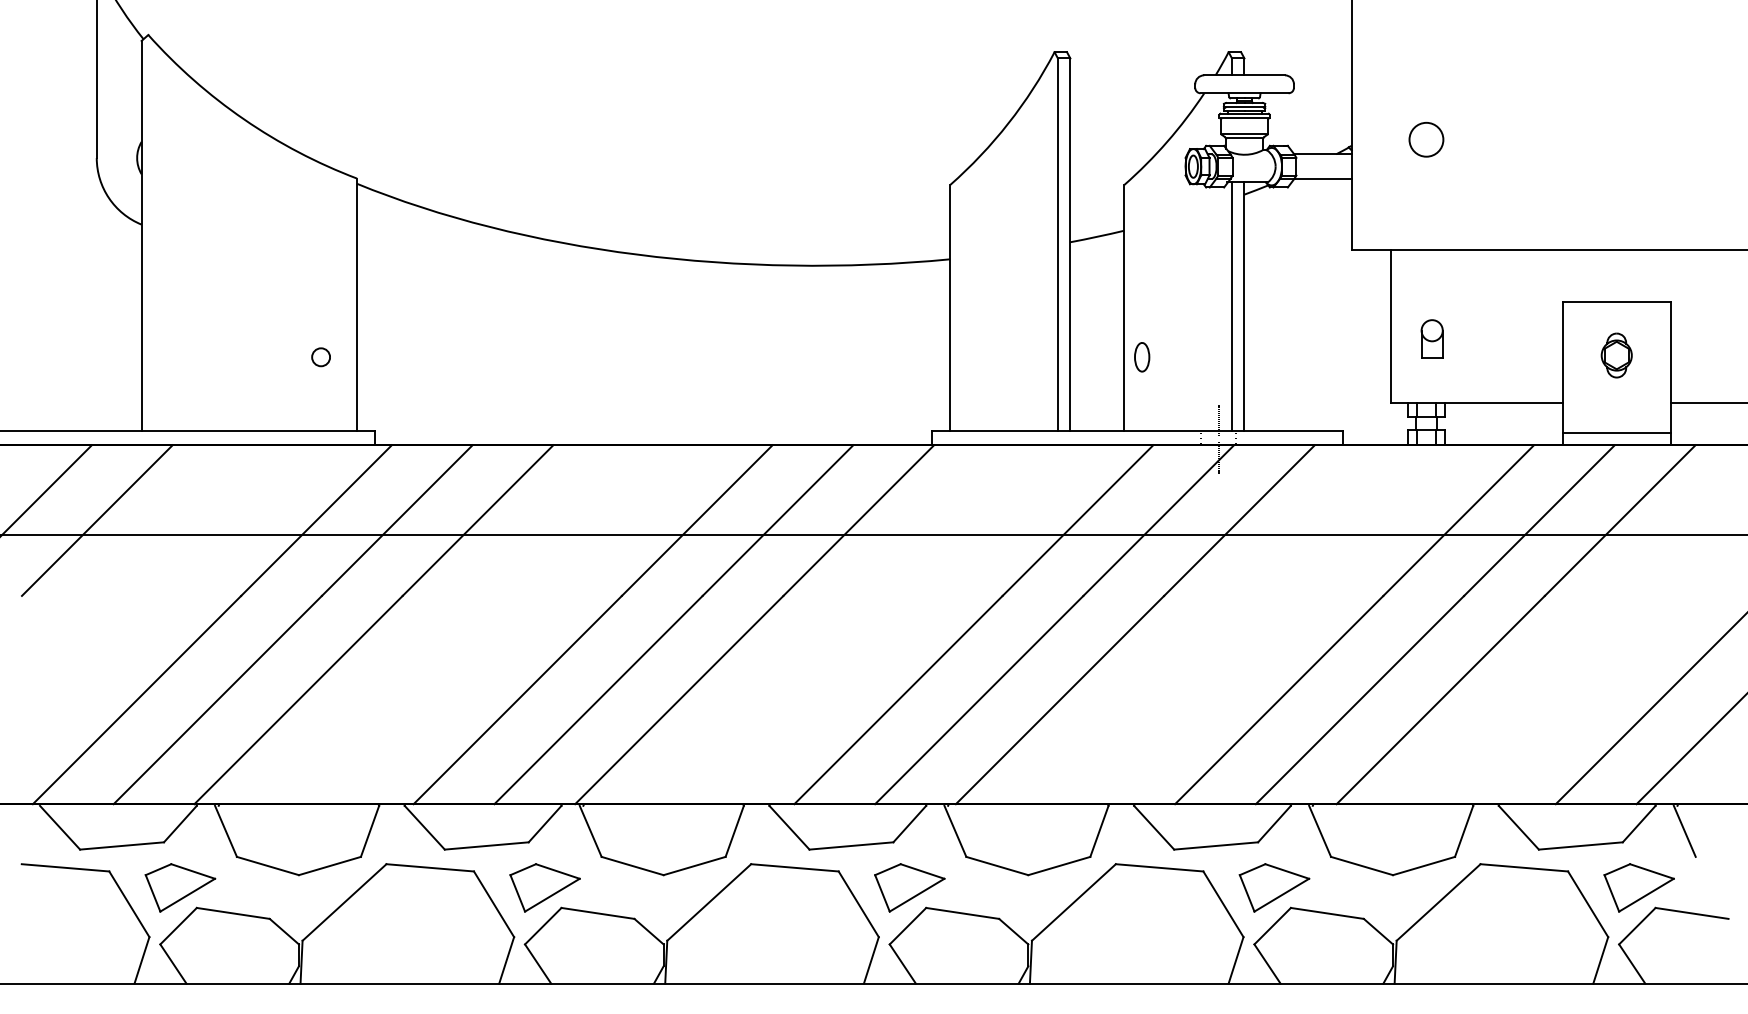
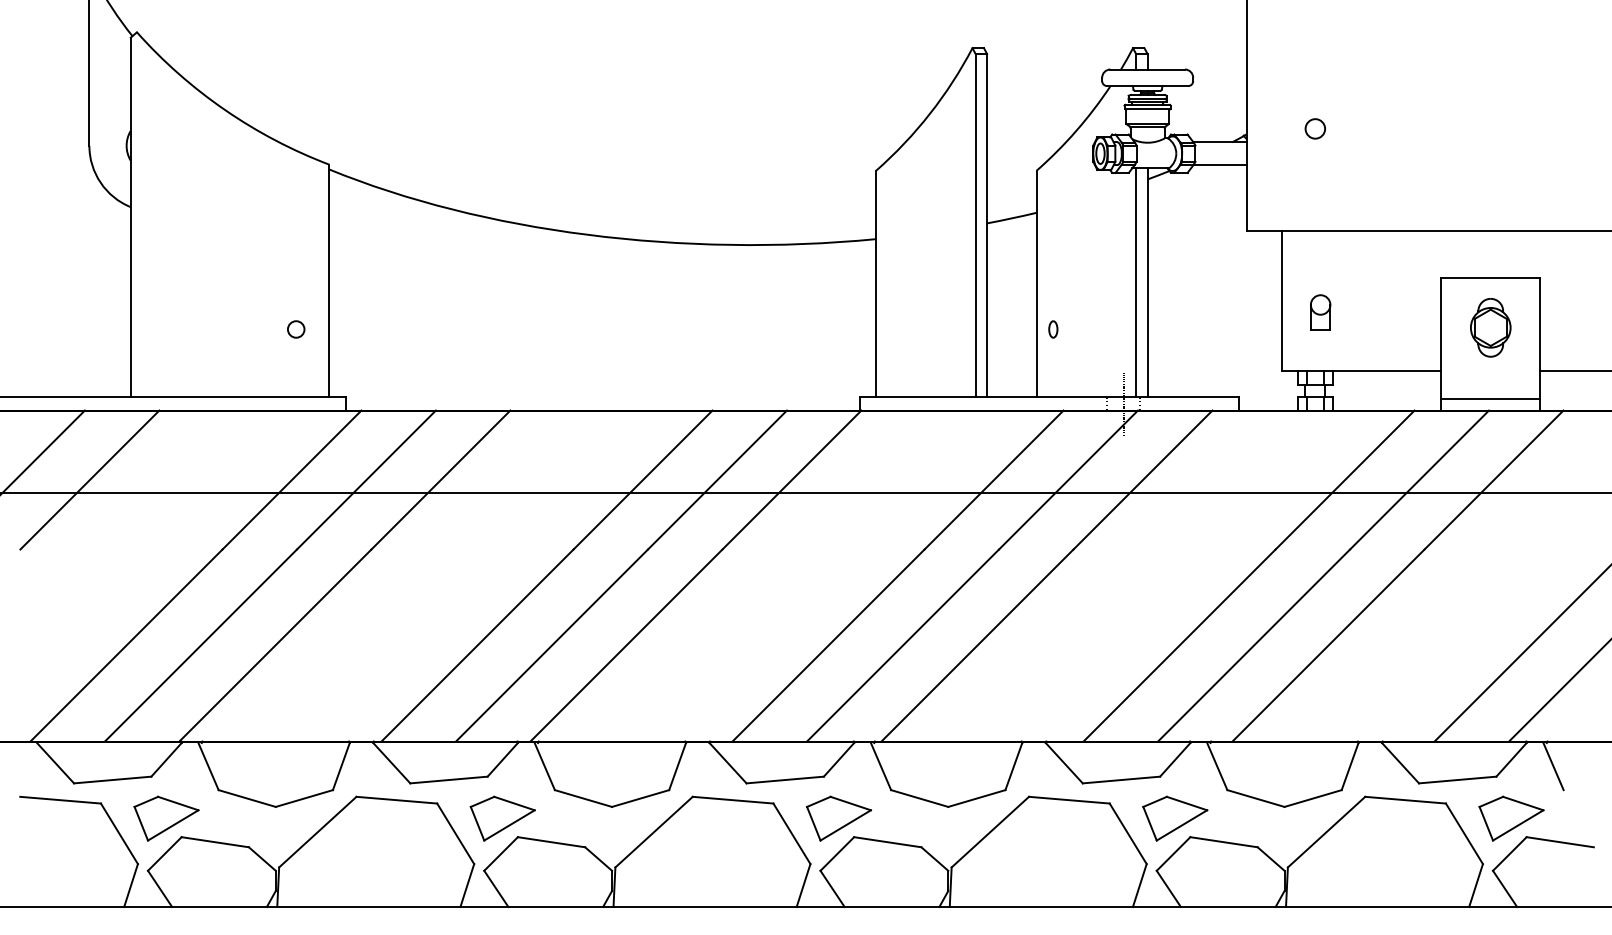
circle: (1426, 139) -> (1315, 128), size x0.62
part: (1616, 355) -> (1490, 327), size x1.43
part: (1142, 357) -> (1053, 329), size x0.62

